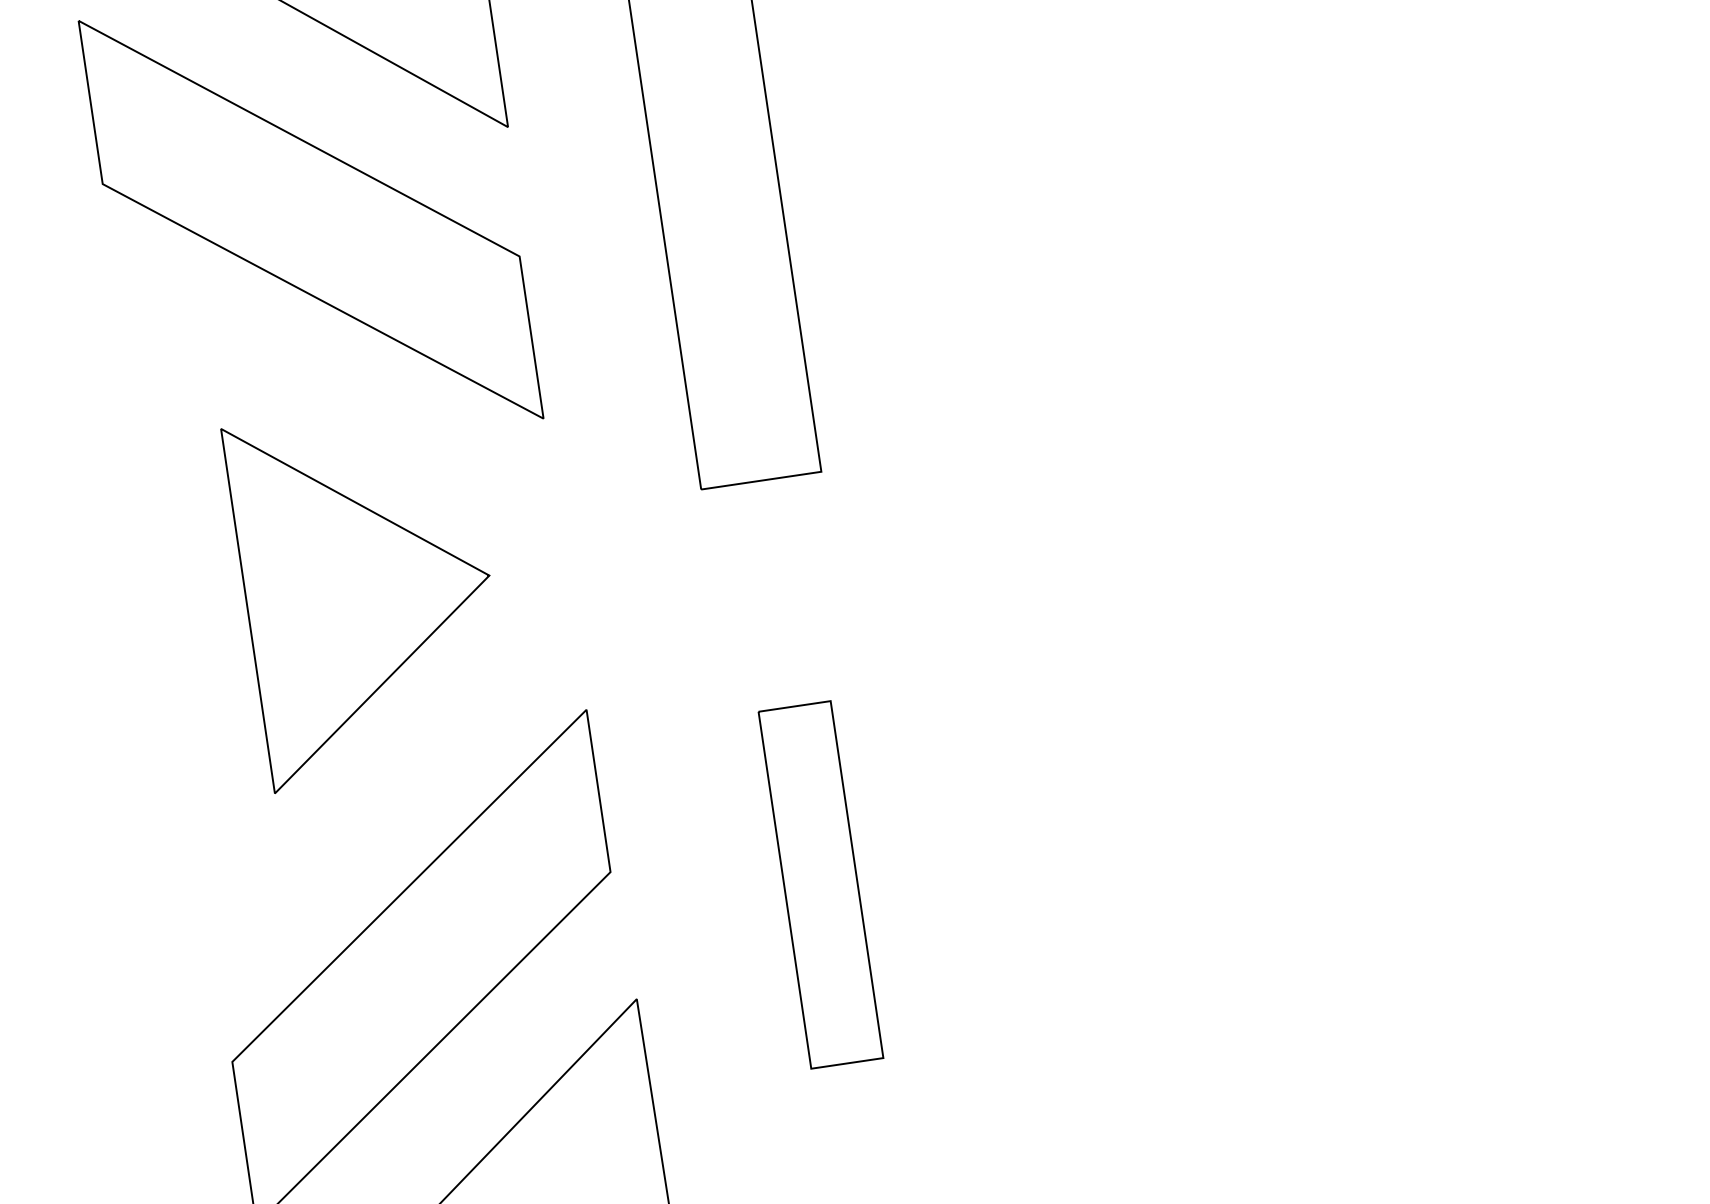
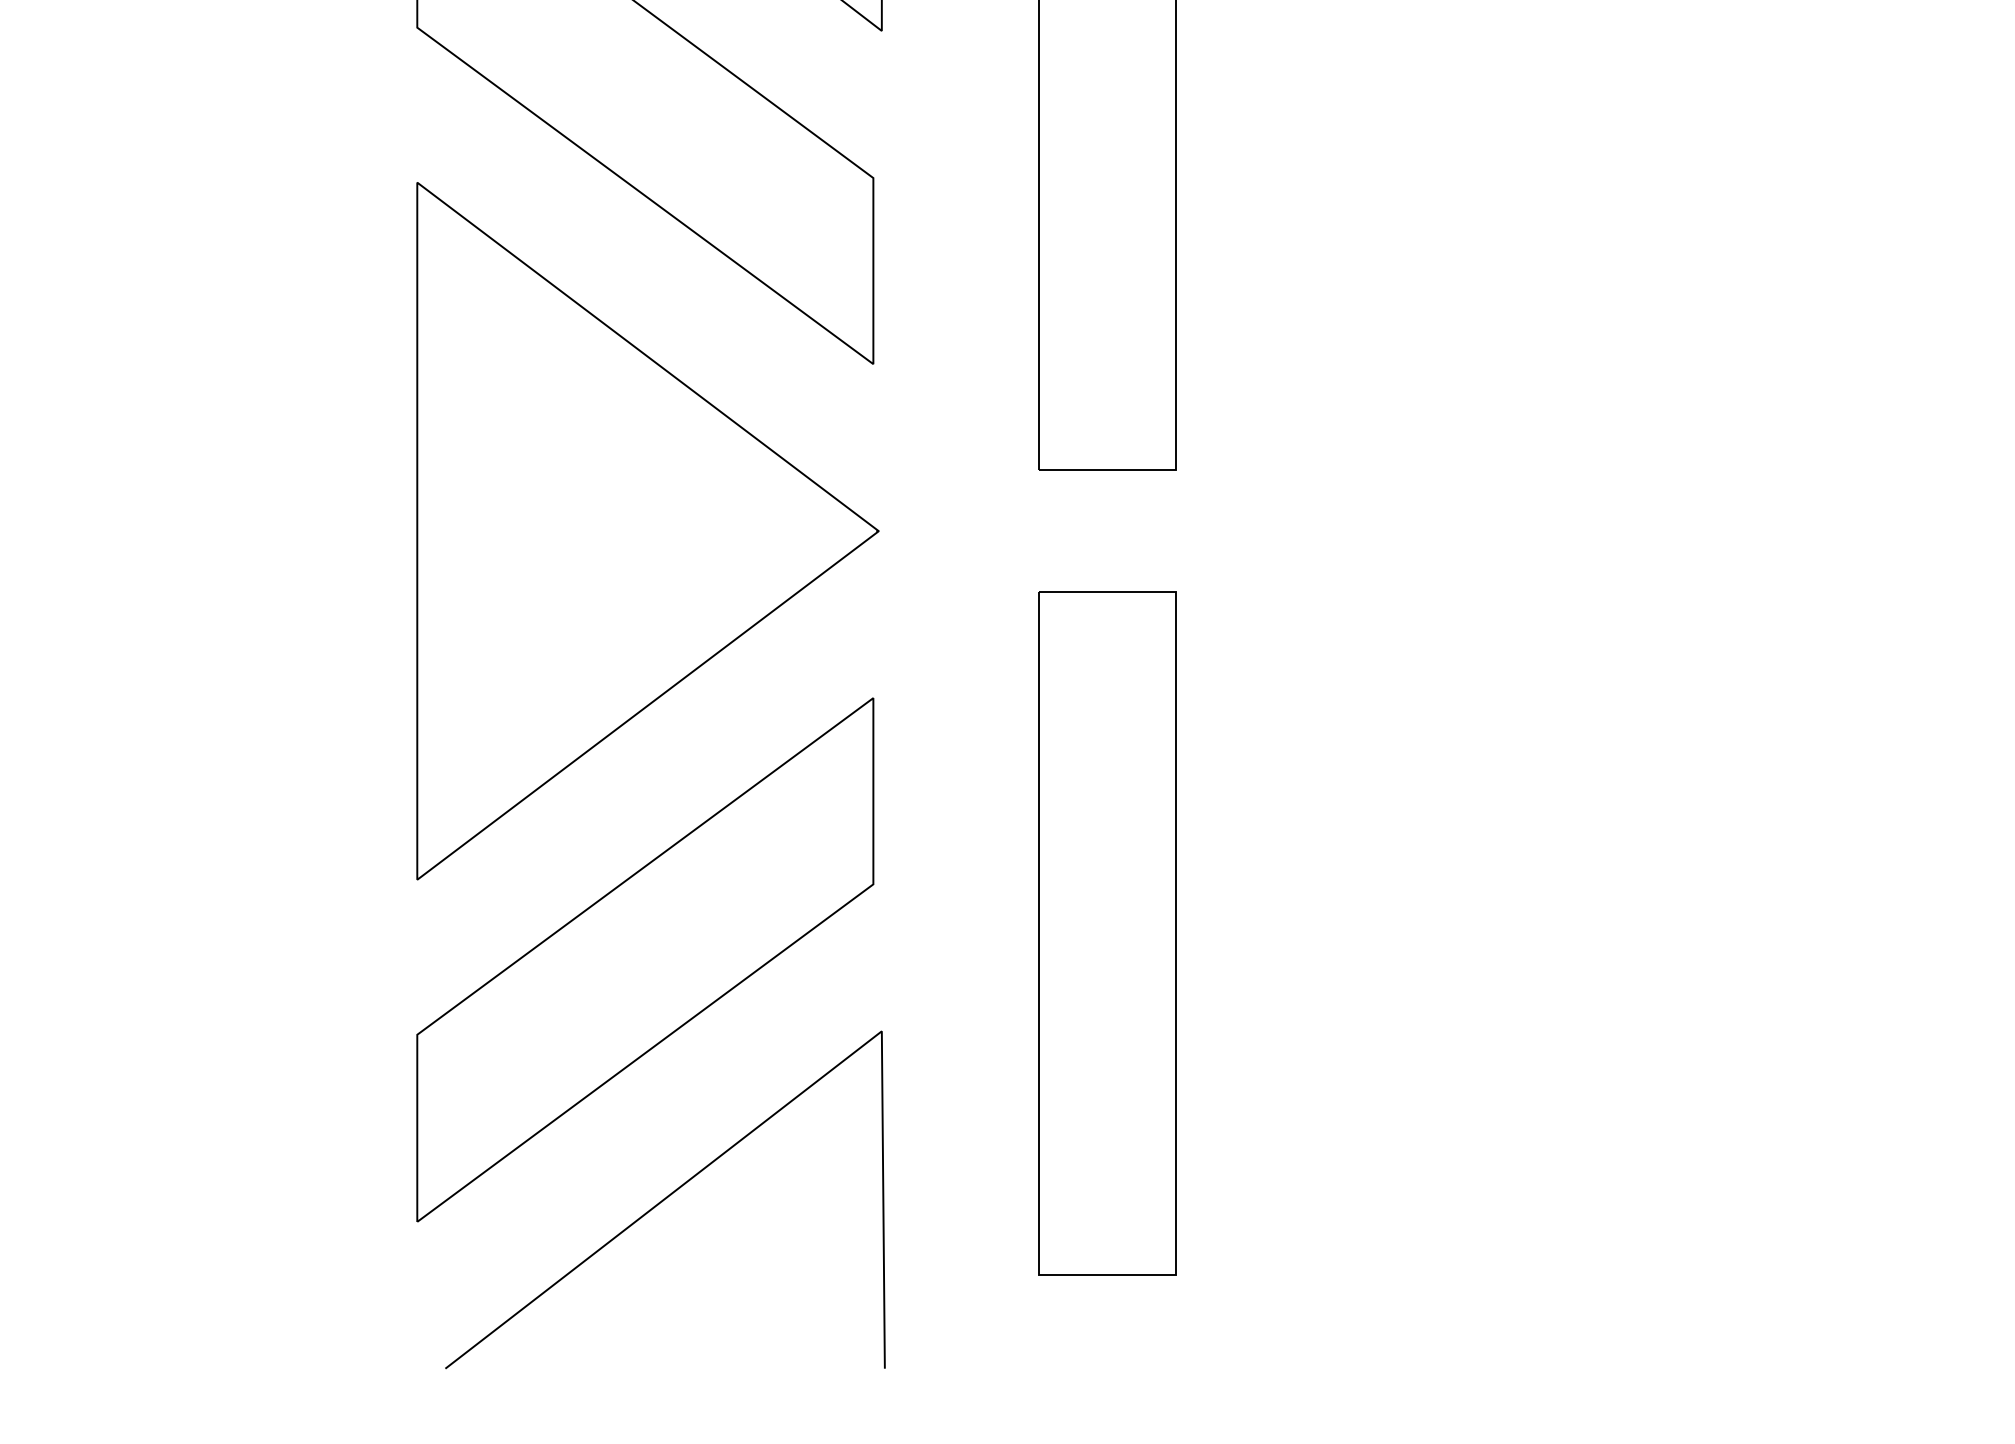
part: (368, 593) -> (647, 531), size x1.67
part: (820, 884) -> (1107, 933), size x1.67

